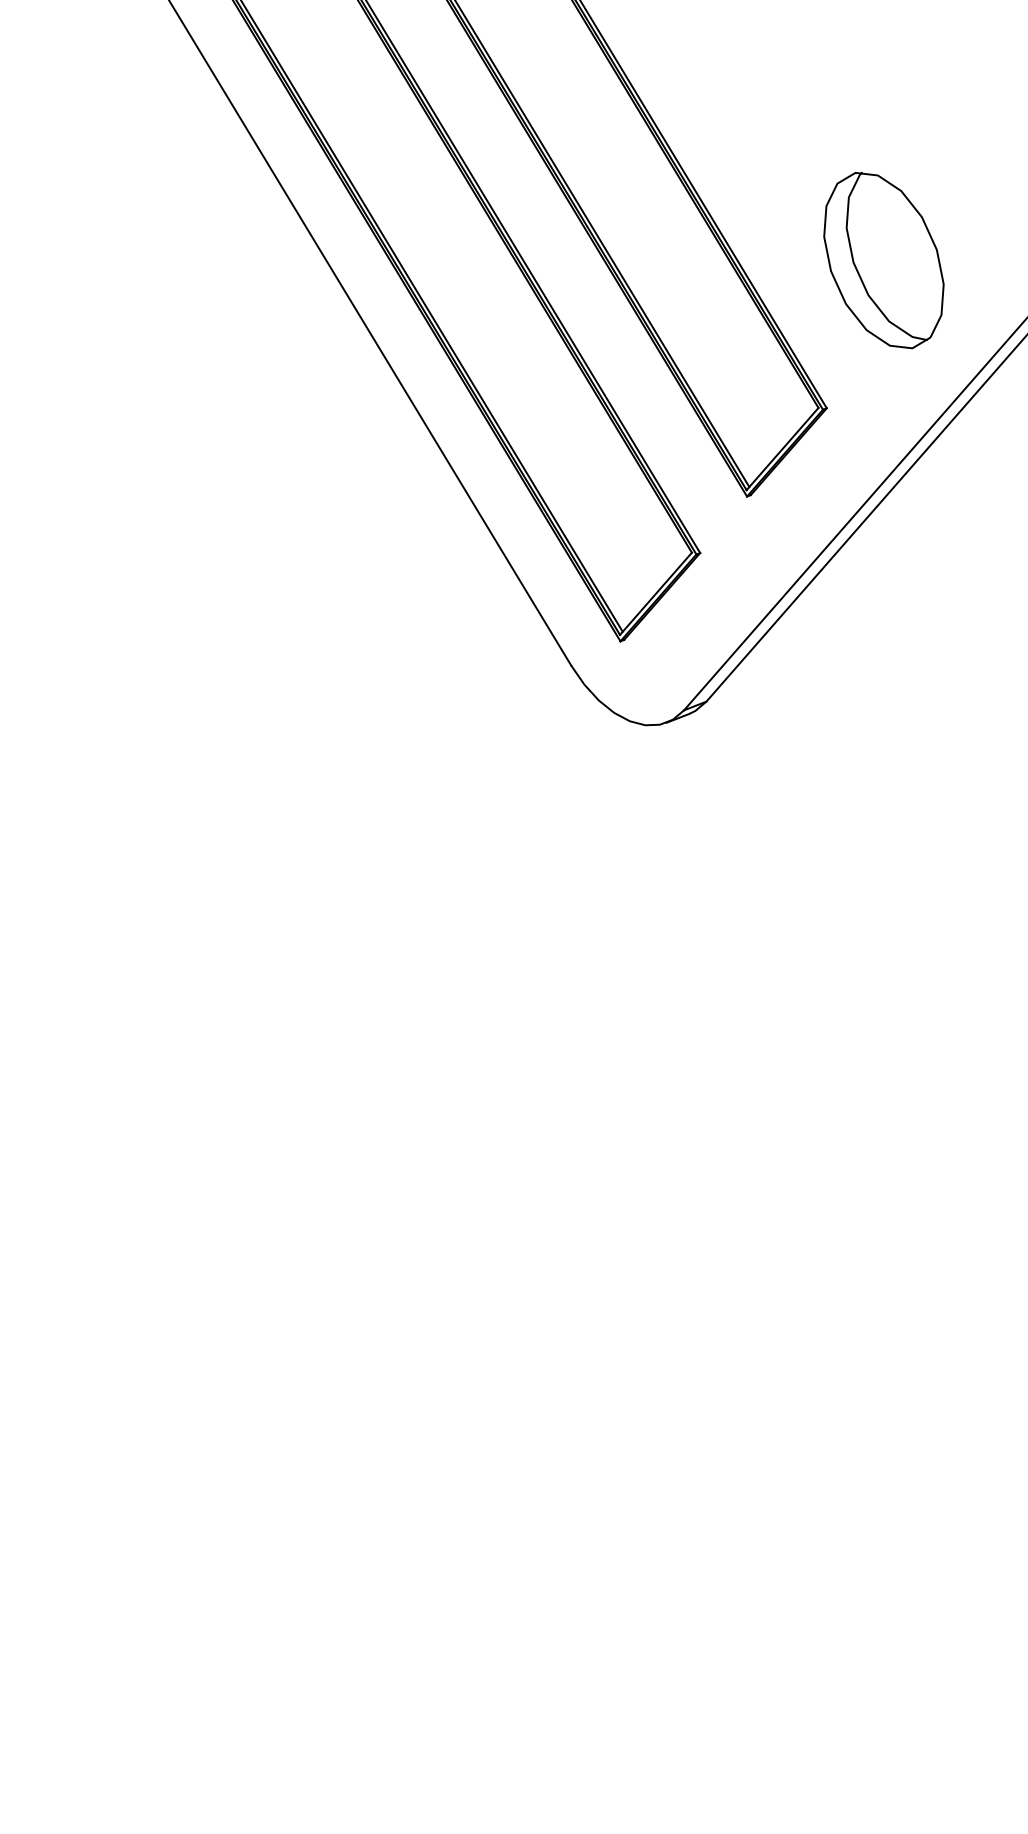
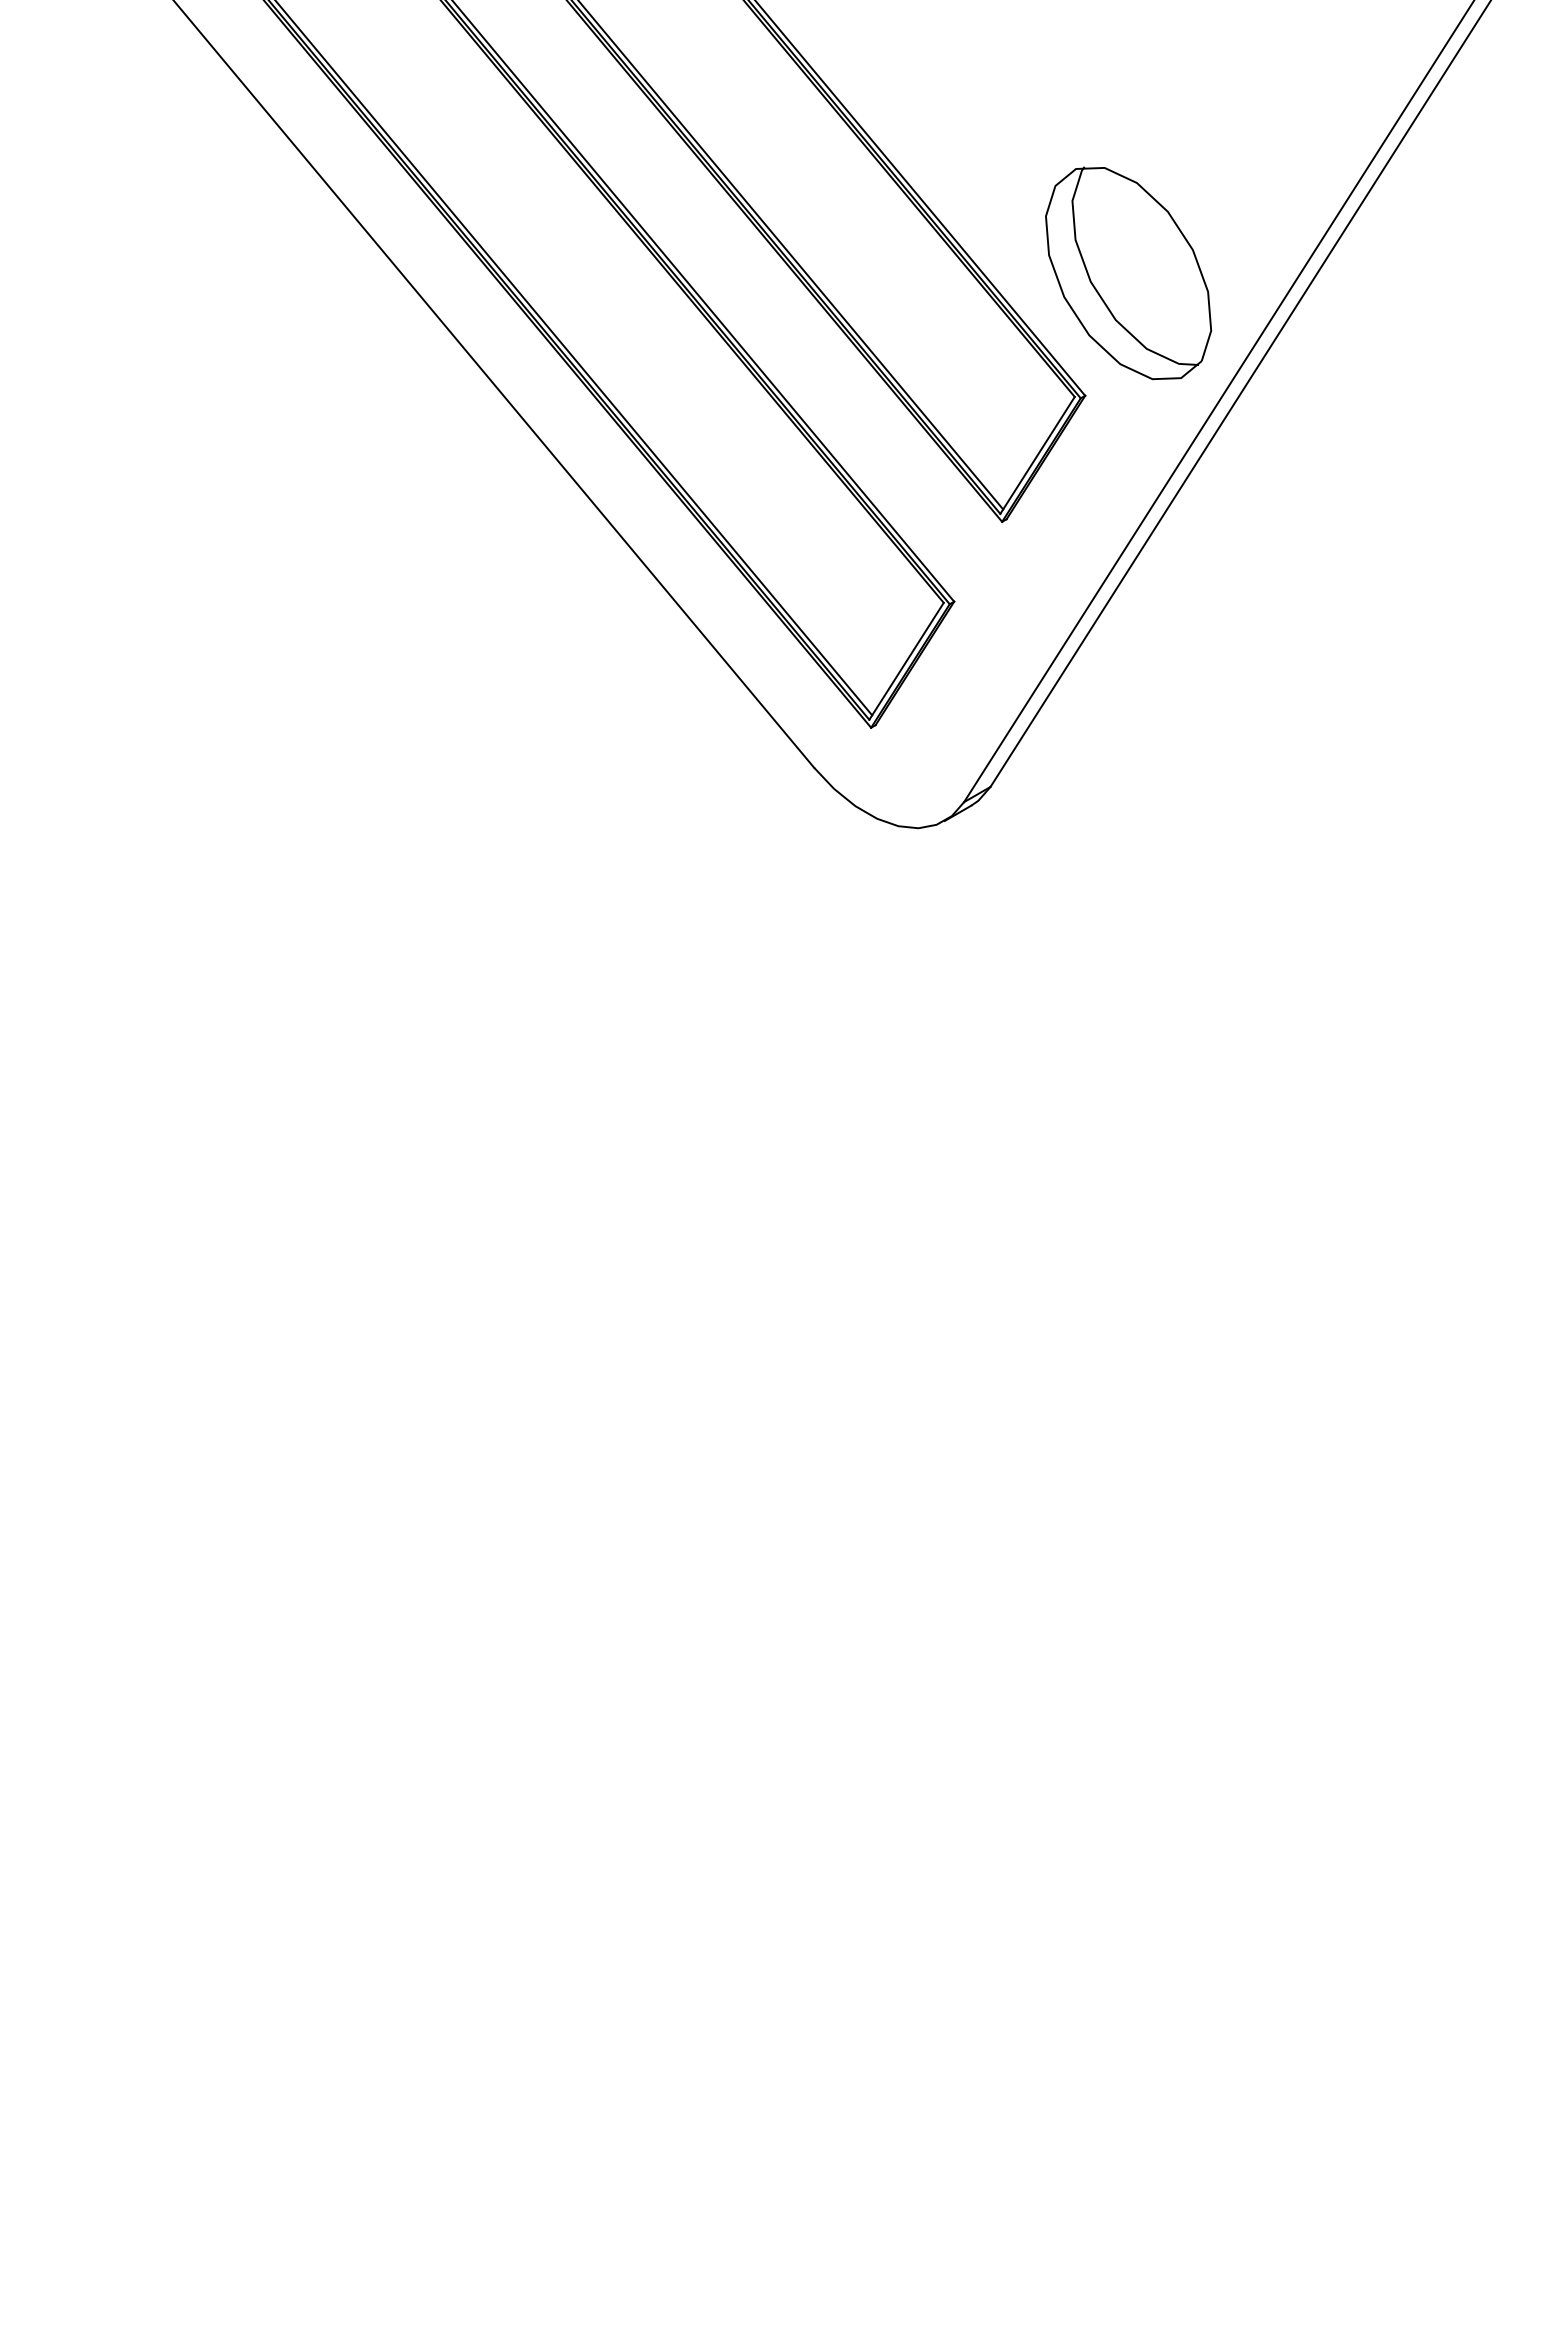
part: (883, 260) -> (1128, 273), moved

